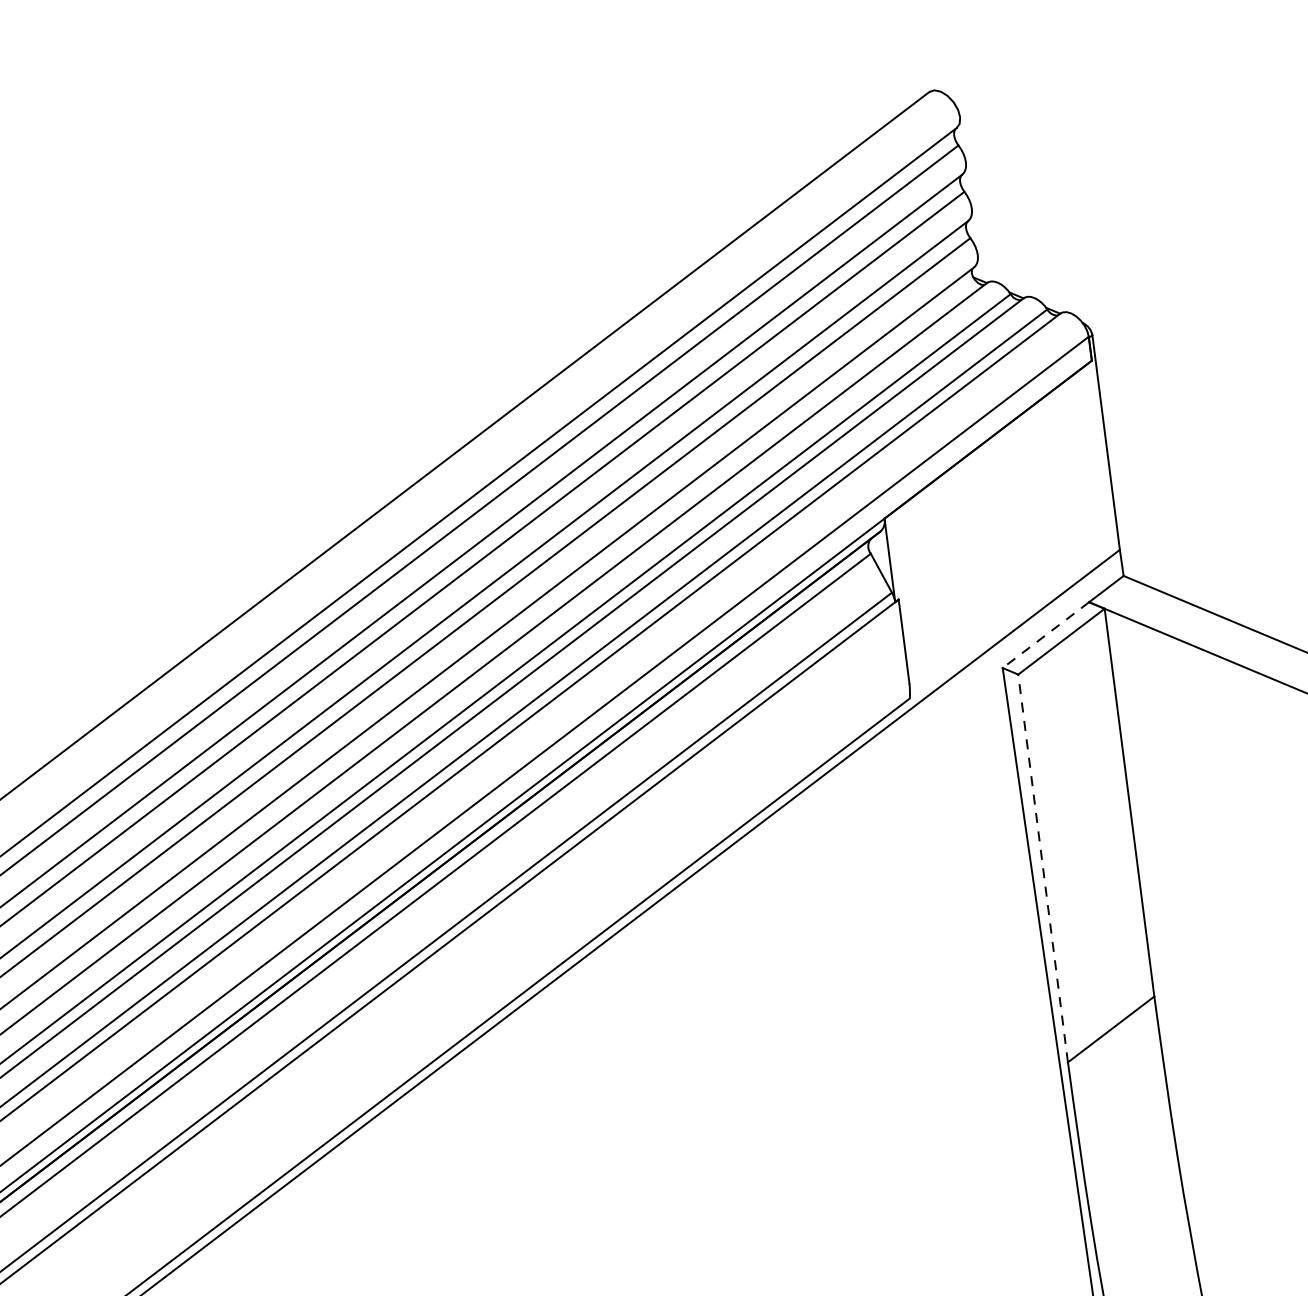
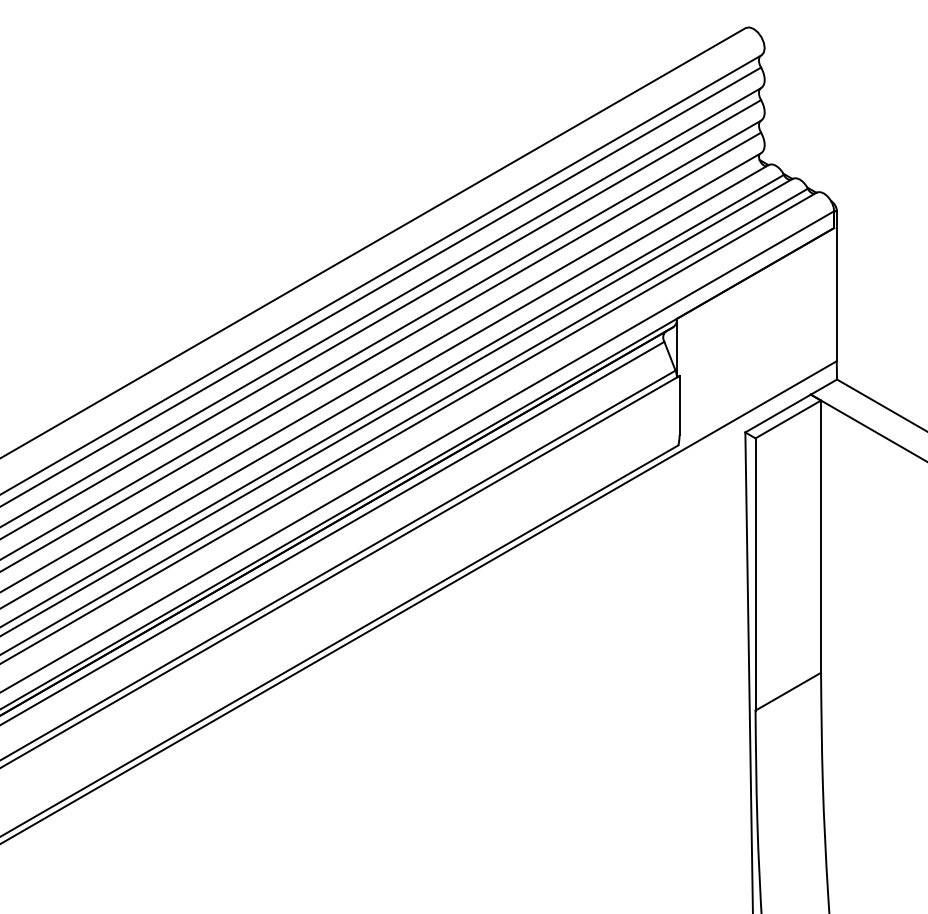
line: (1046, 634) -> (778, 413), dashed -> solid
line: (1042, 867) -> (755, 573), dashed -> solid

